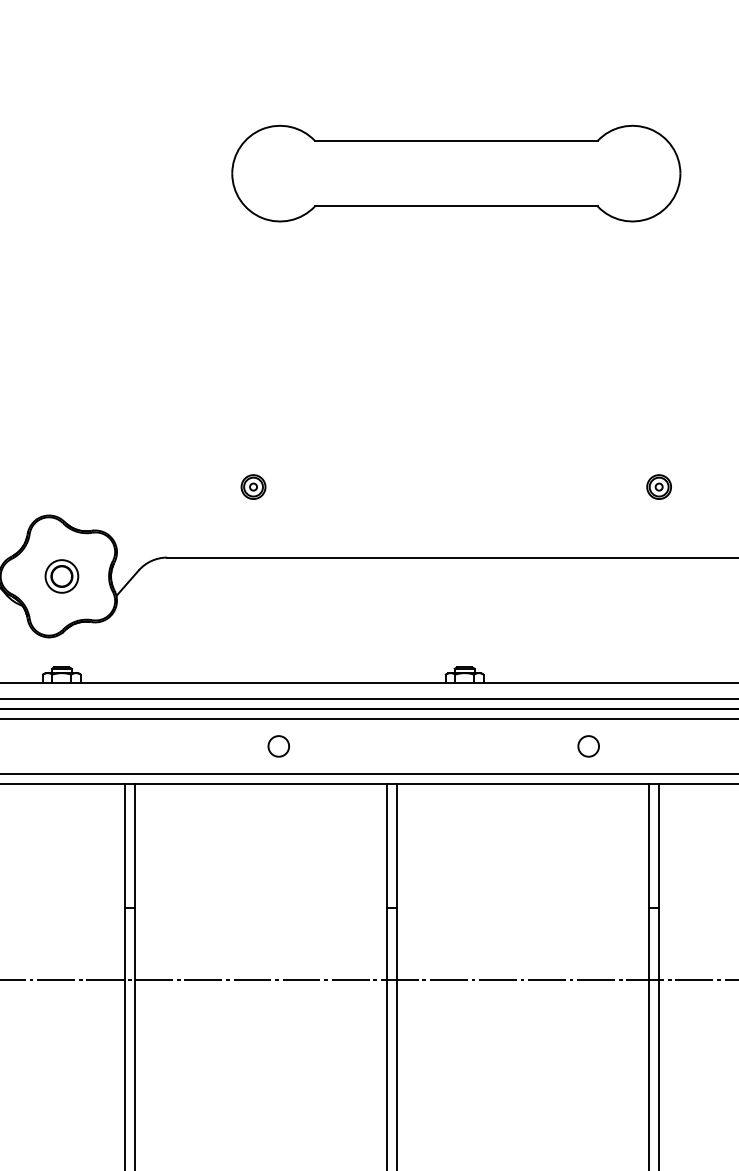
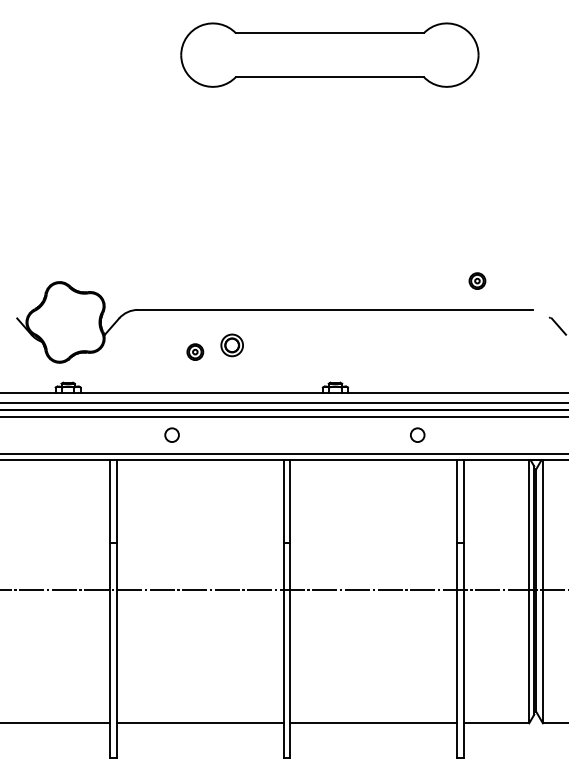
part: (253, 486) -> (195, 351), moved
part: (659, 486) -> (477, 280), moved
part: (60, 576) -> (231, 345), moved
circle: (277, 745) -> (171, 434), moved

